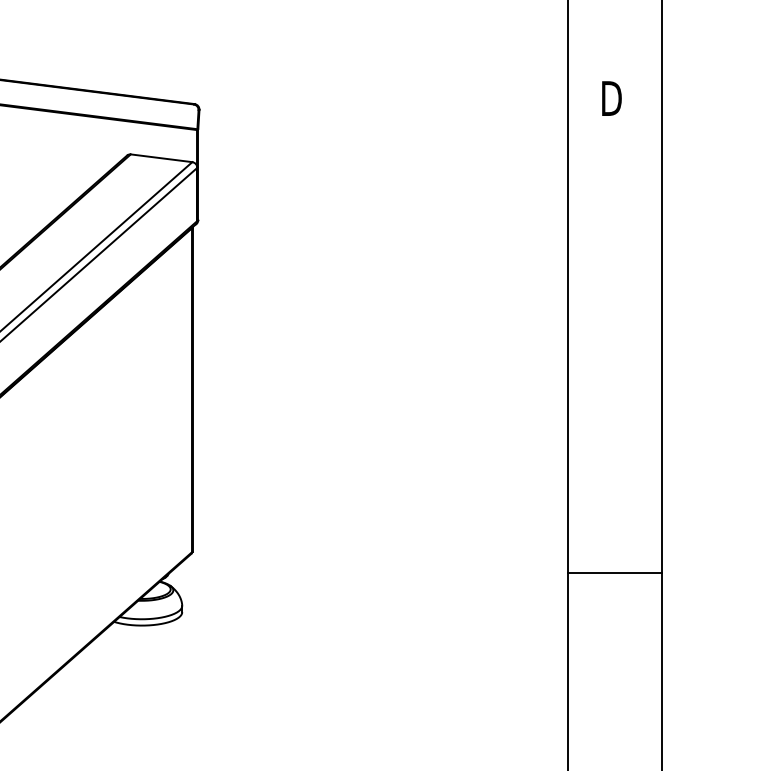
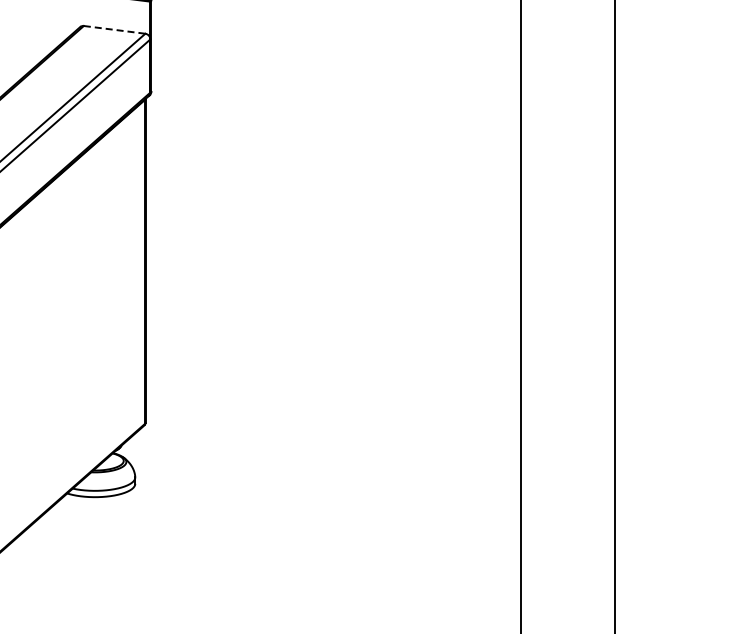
line: (161, 158) -> (114, 30), solid -> dashed
line: (614, 573) -> (567, 445), removed

